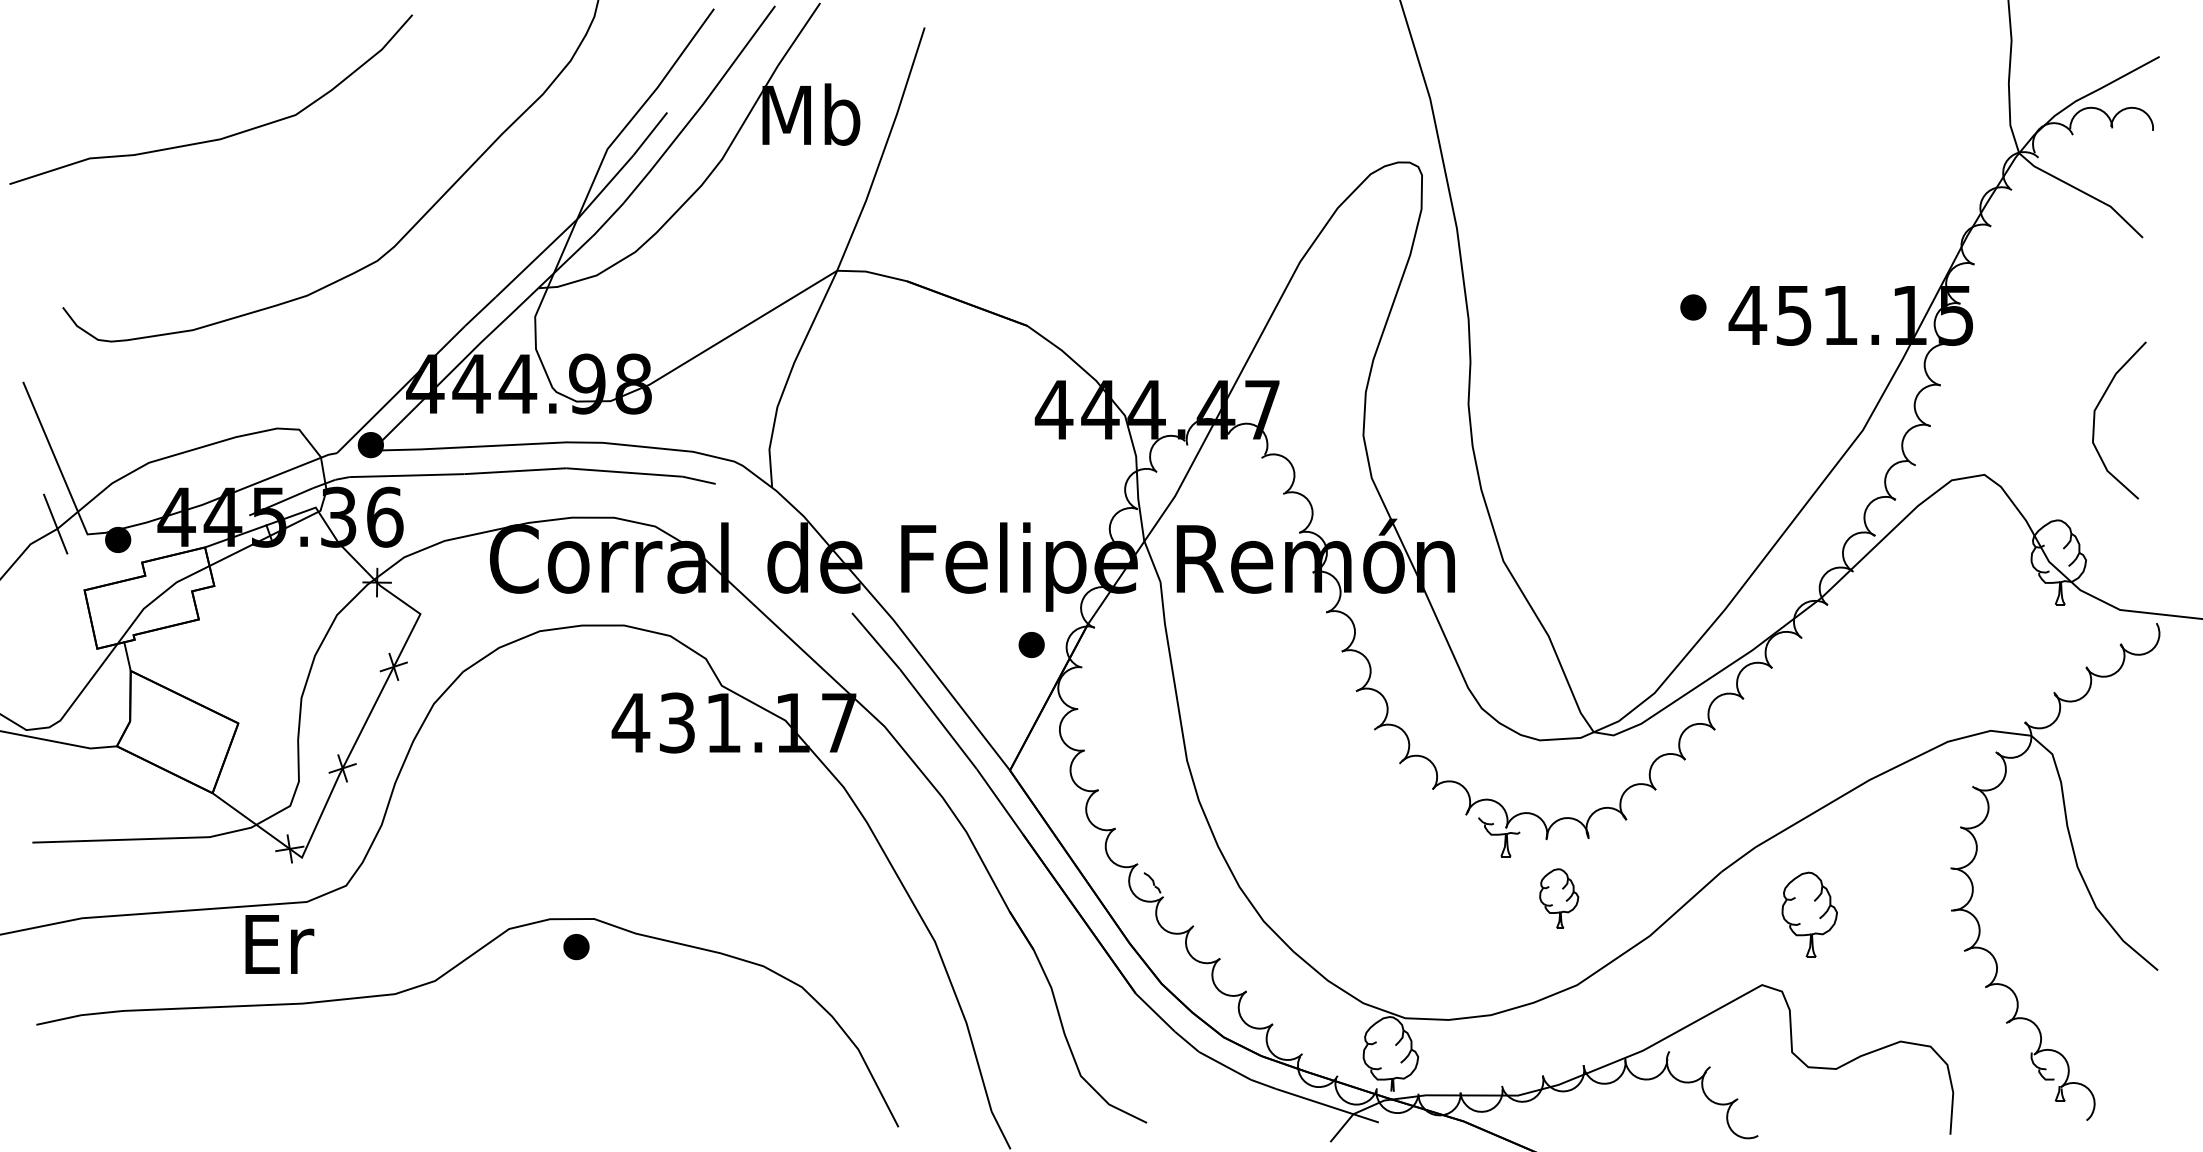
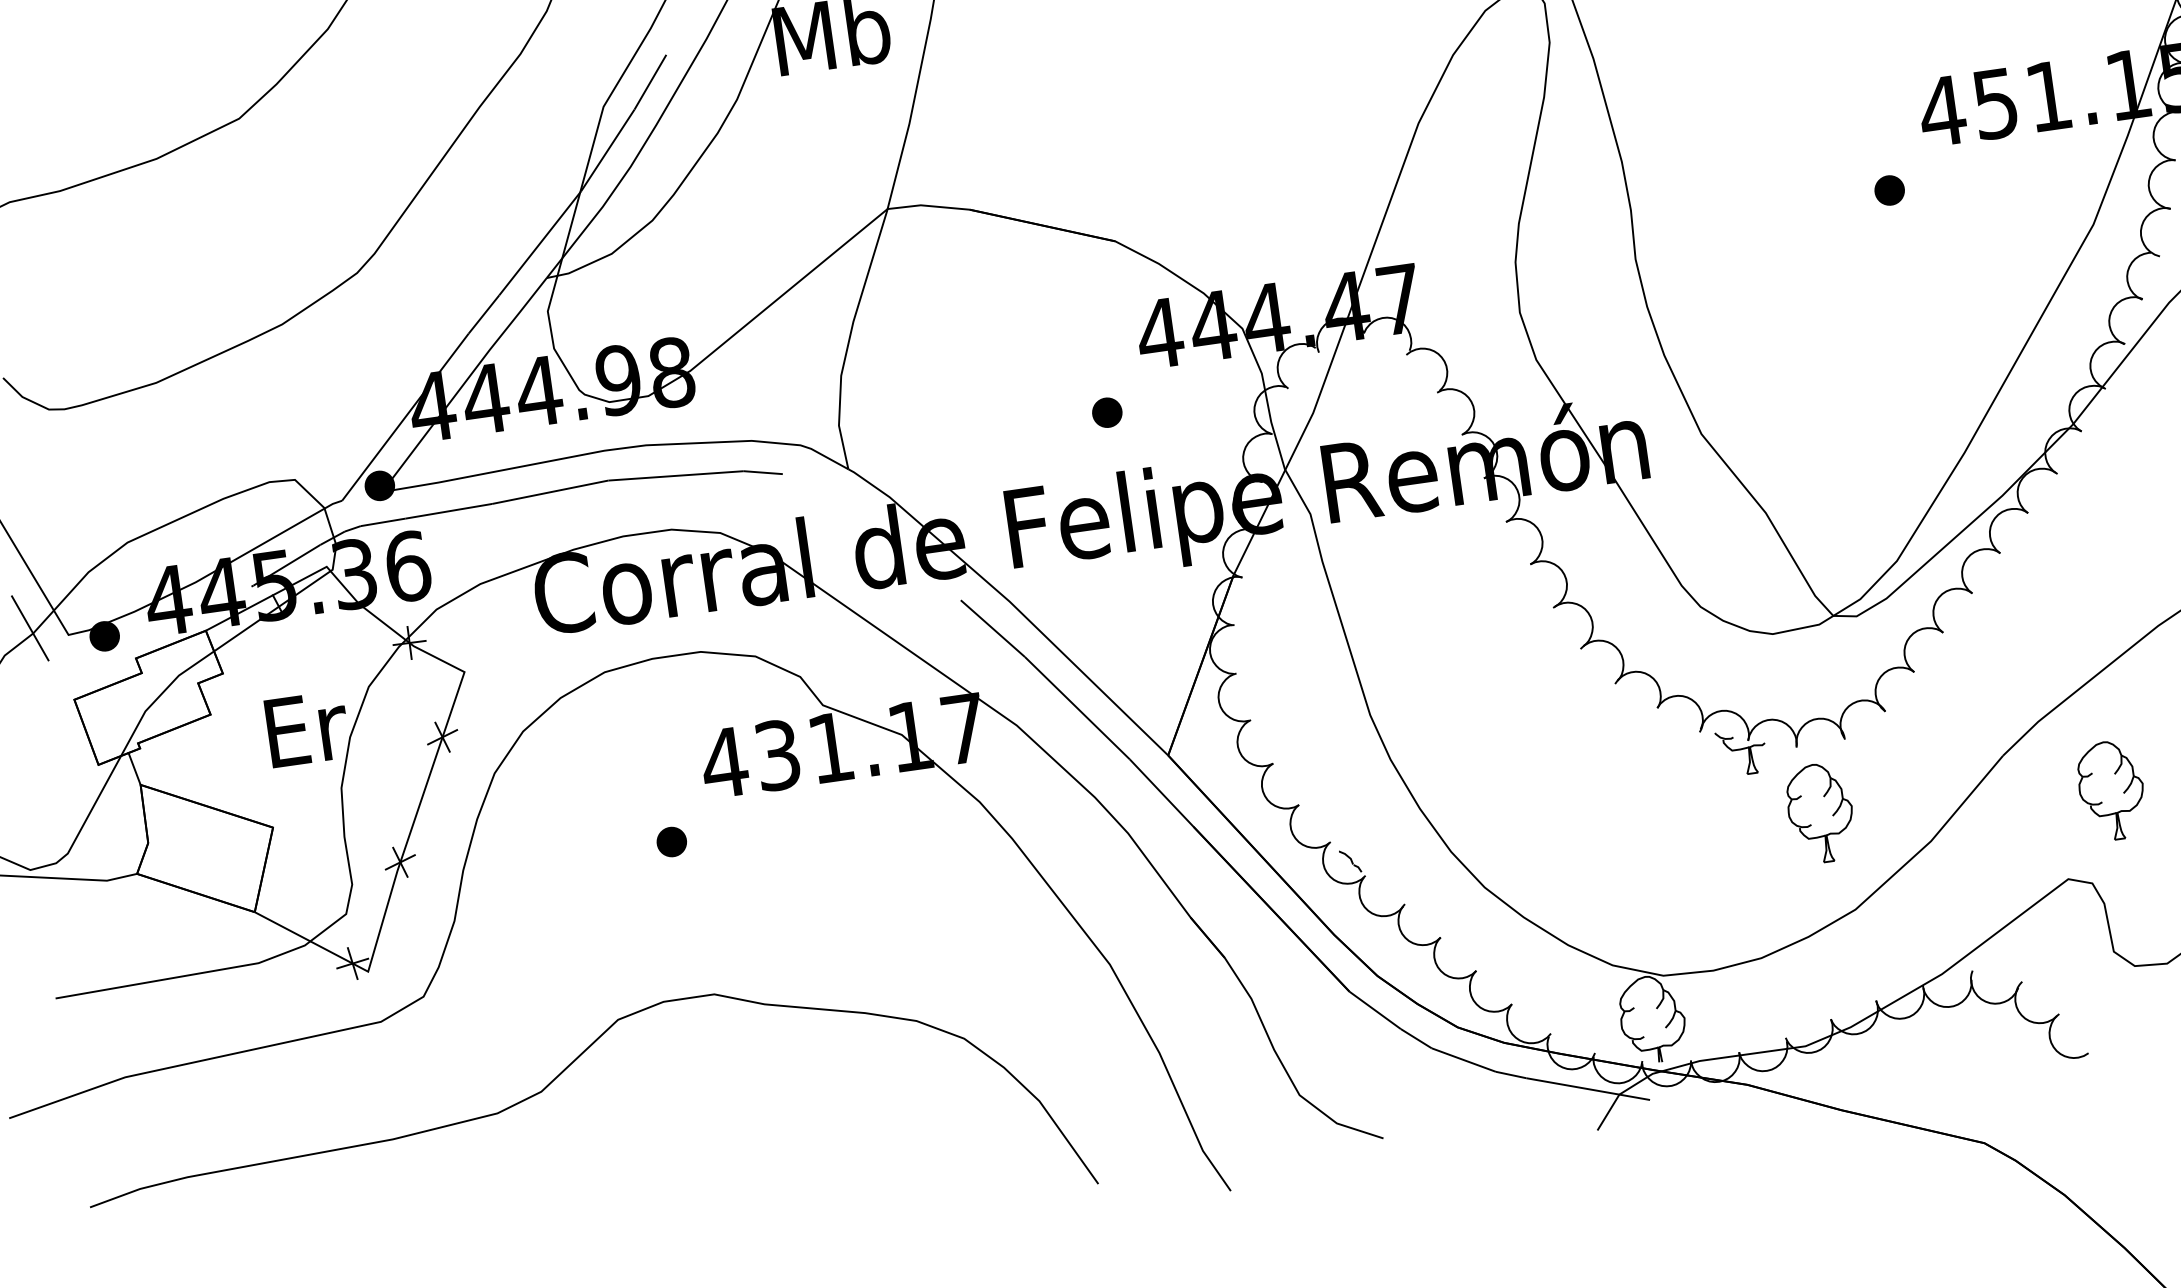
part: (1693, 307) -> (1889, 190), moved
part: (1031, 644) -> (1107, 412), moved
part: (1559, 898) -> (1821, 812), size x1.43
text: (279, 944) -> (307, 729), moved
part: (576, 947) -> (671, 842), moved

